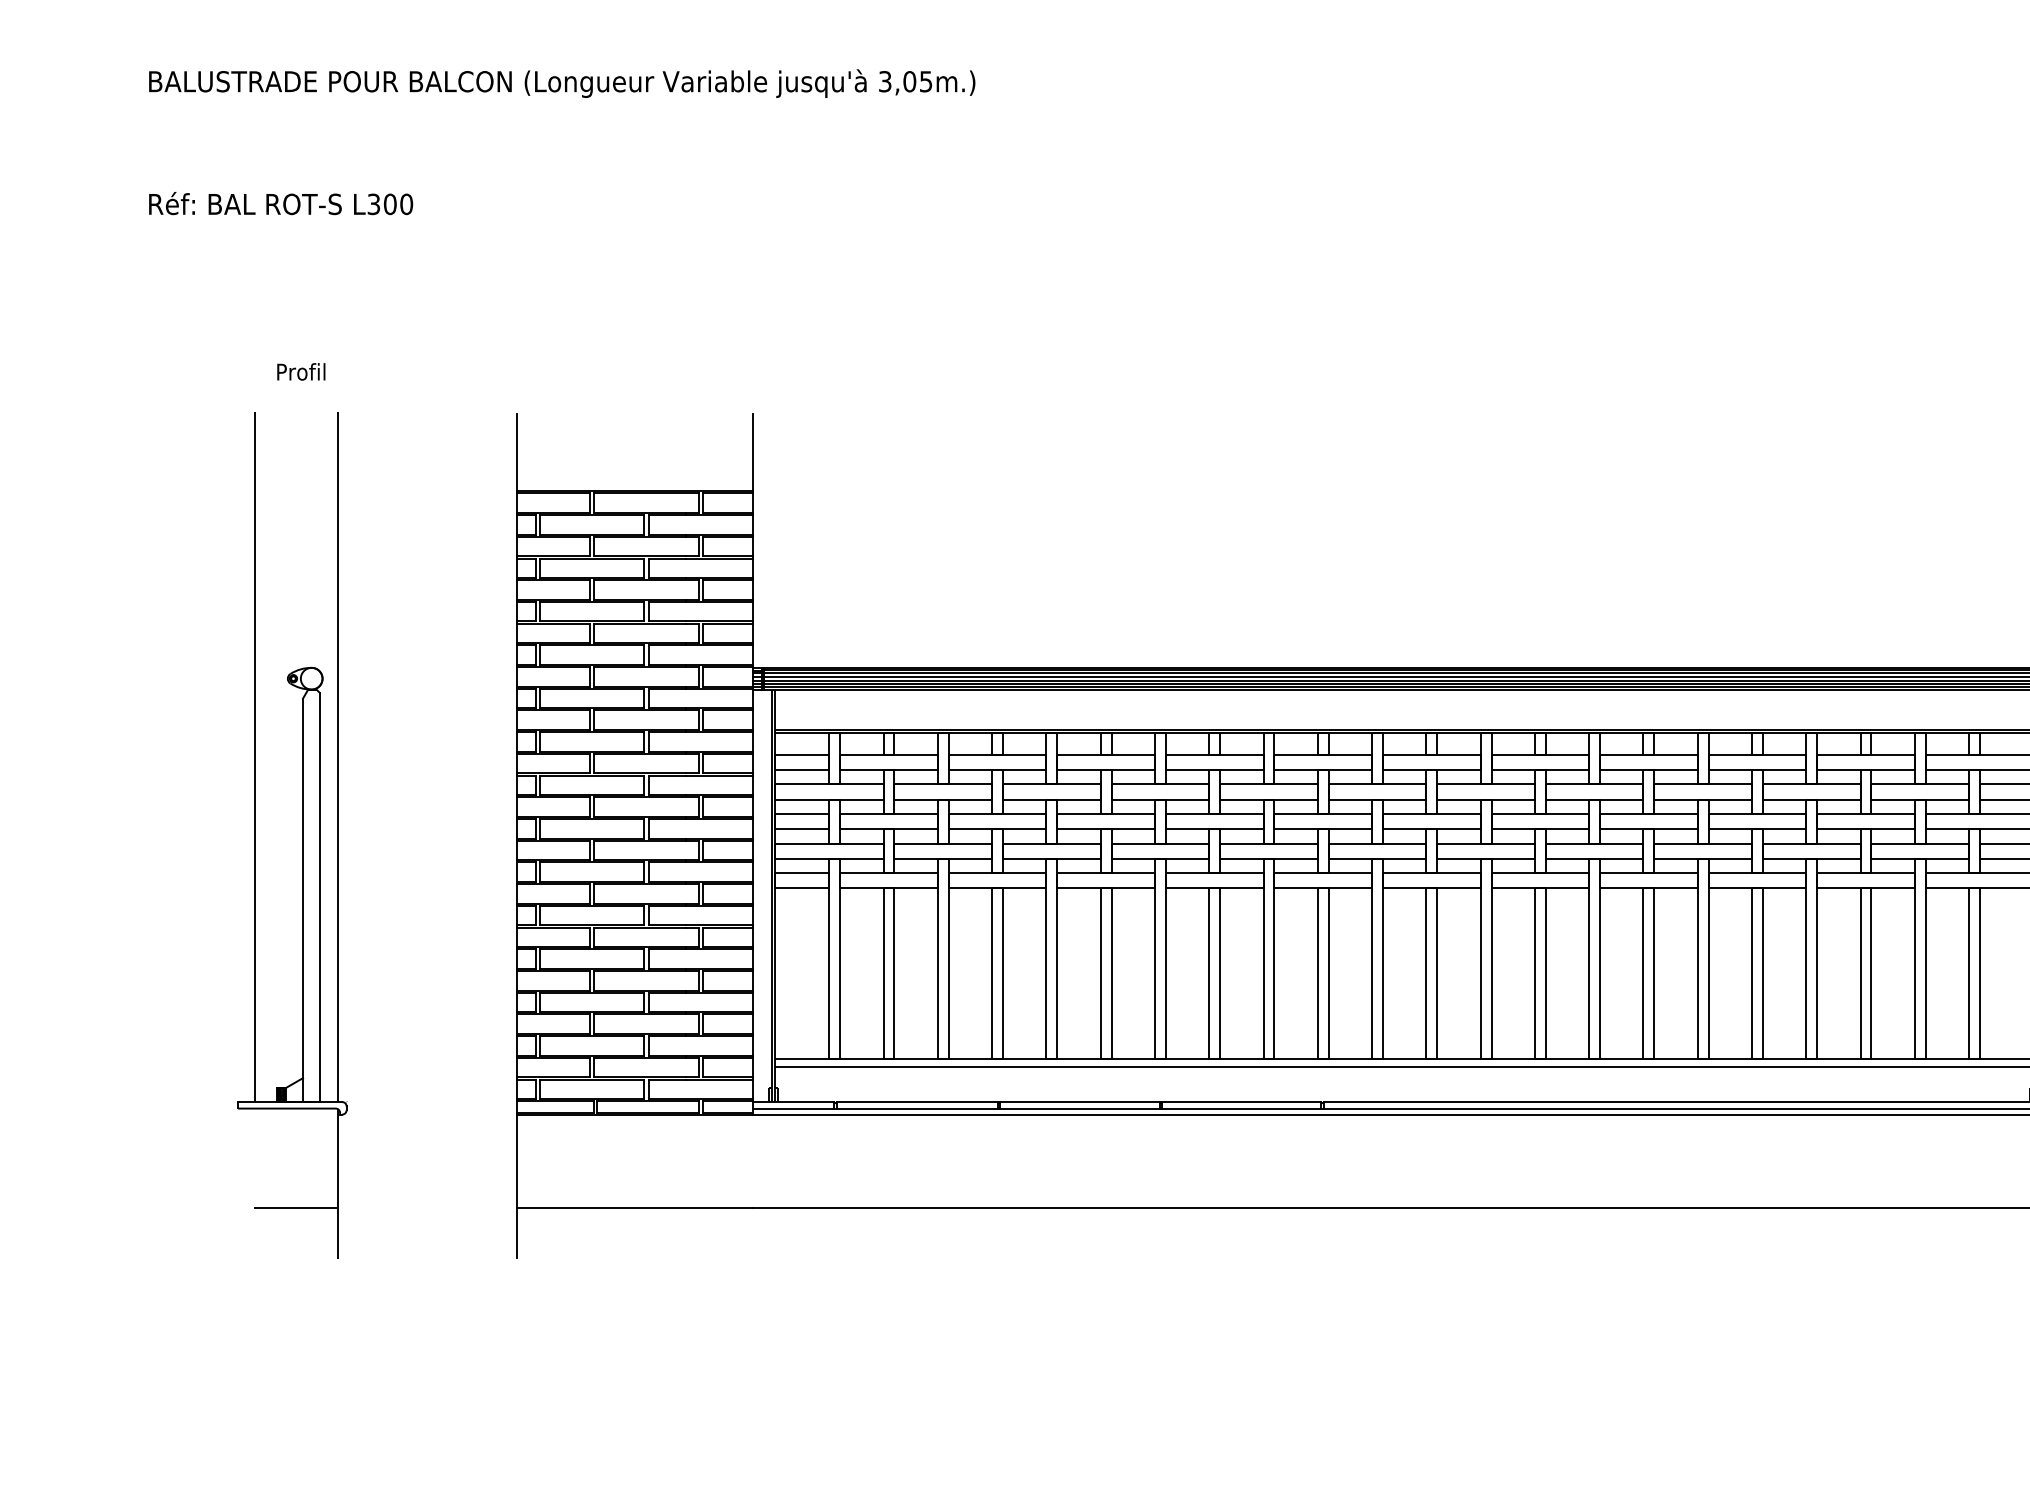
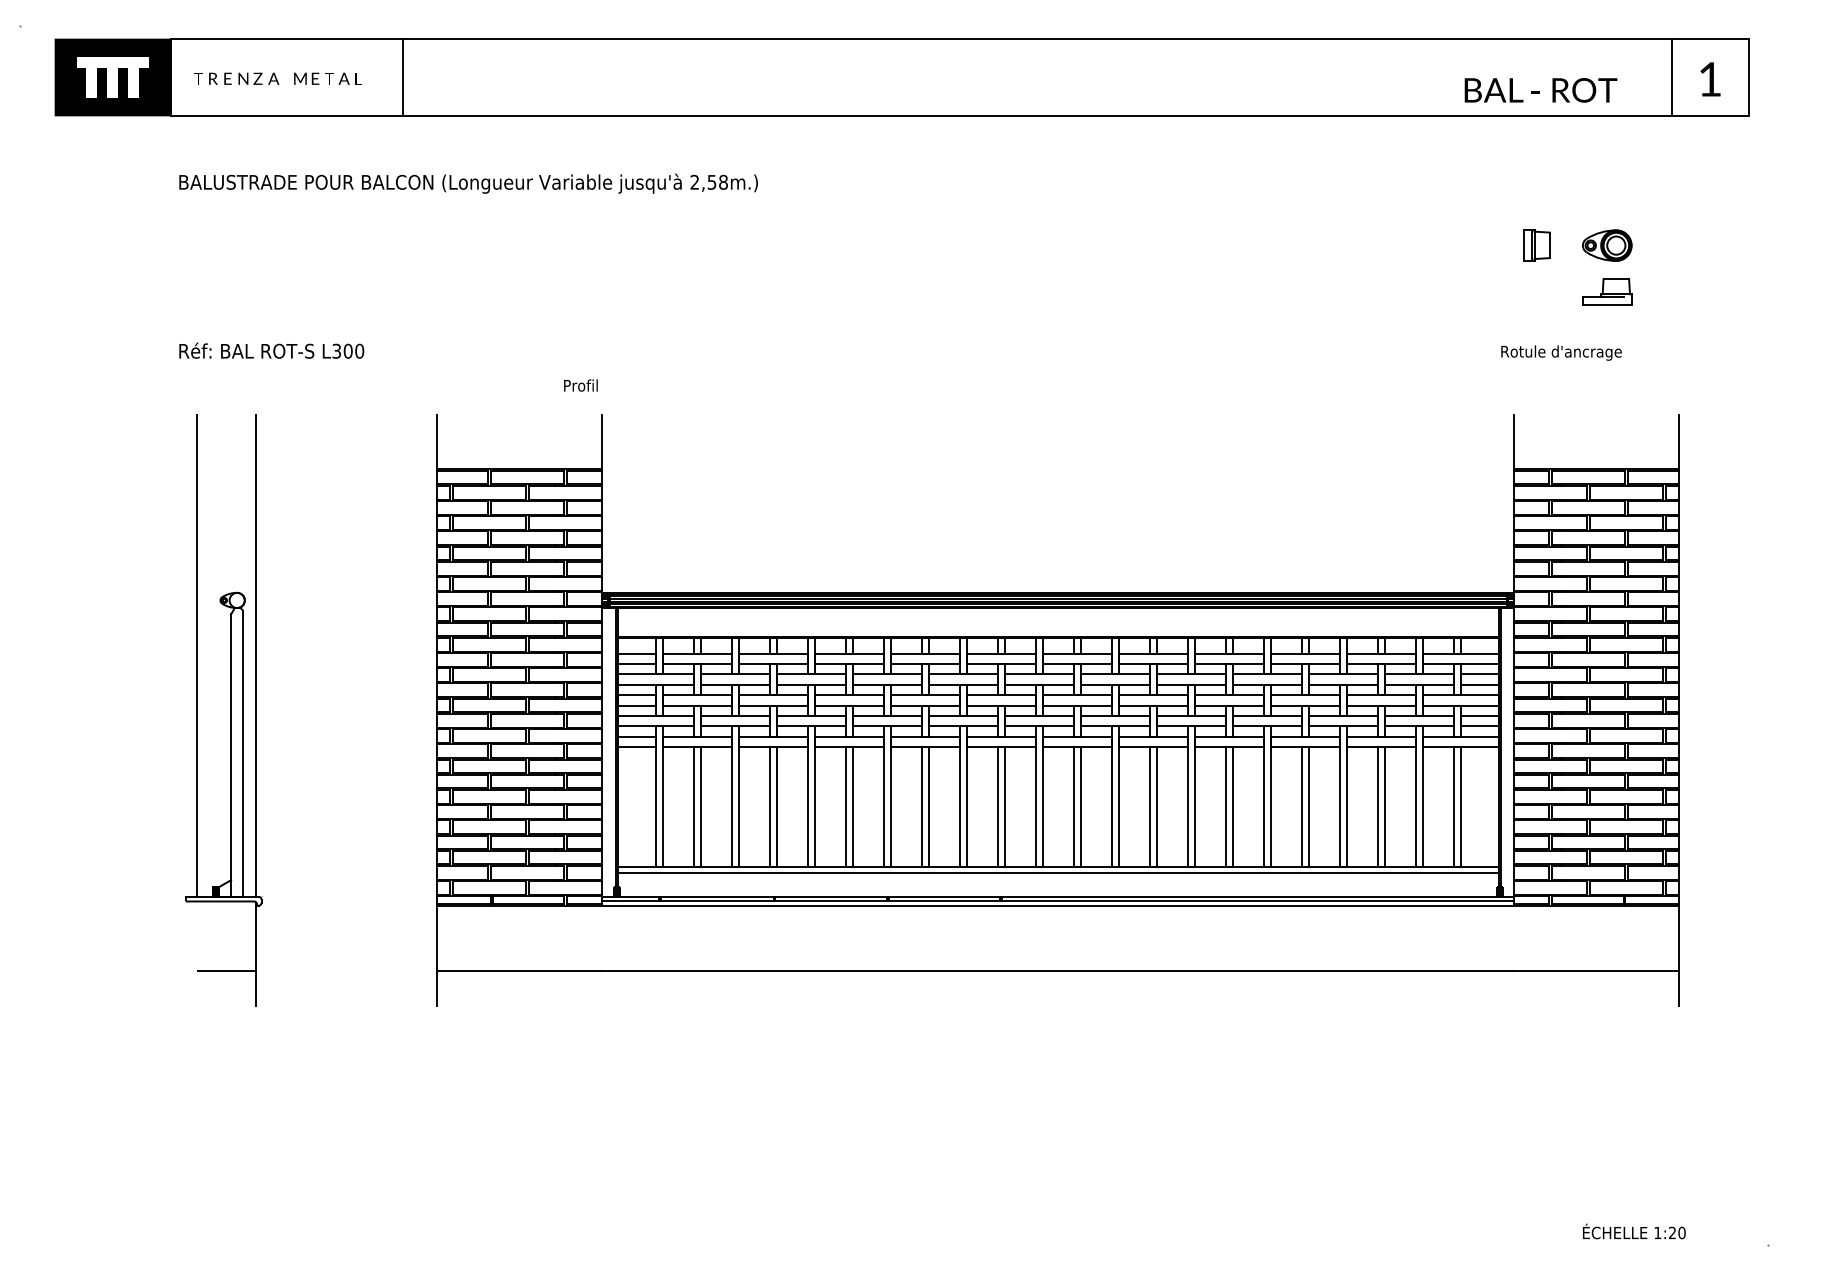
text: (904, 80) -> (708, 181), 3,05m.) -> 2,58m.)
text: (280, 203) -> (271, 350), moved
text: (300, 371) -> (580, 385), moved
part: (302, 835) -> (230, 710), moved

